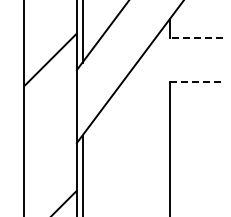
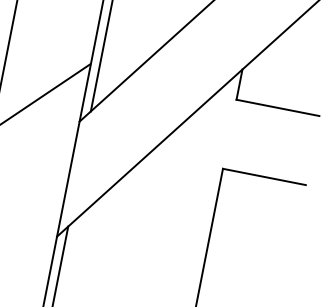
line: (195, 37) -> (276, 106), dashed -> solid
line: (196, 81) -> (264, 176), dashed -> solid

